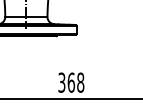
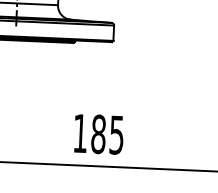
text: (71, 82) -> (99, 133), 368 -> 185

